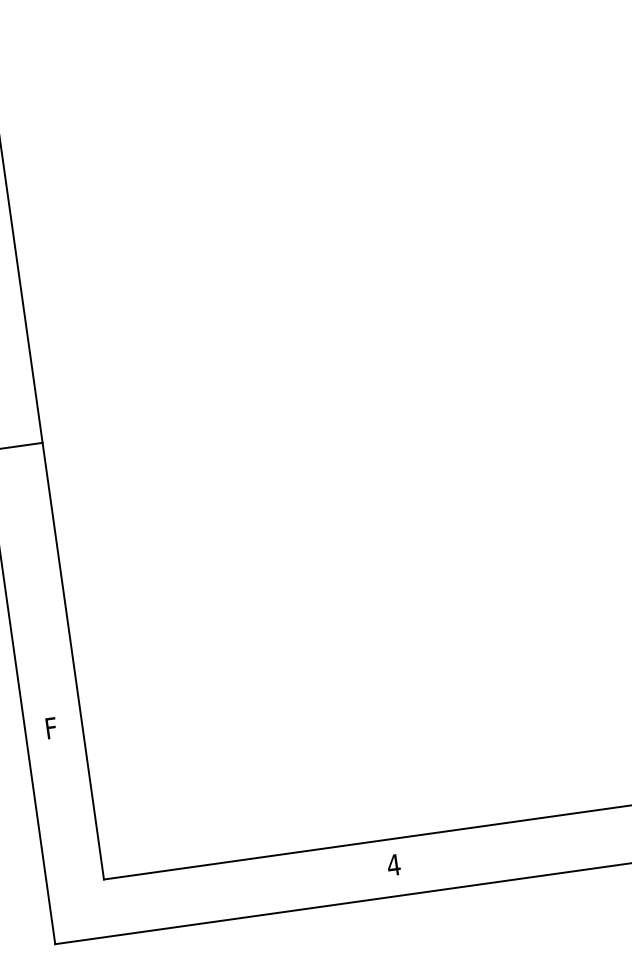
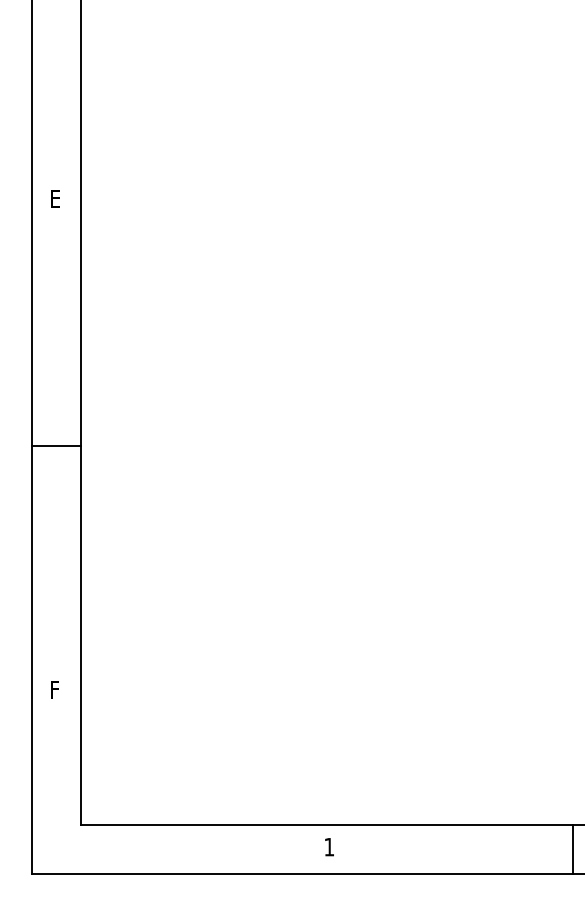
text: (392, 865) -> (328, 847), 4 -> 1

